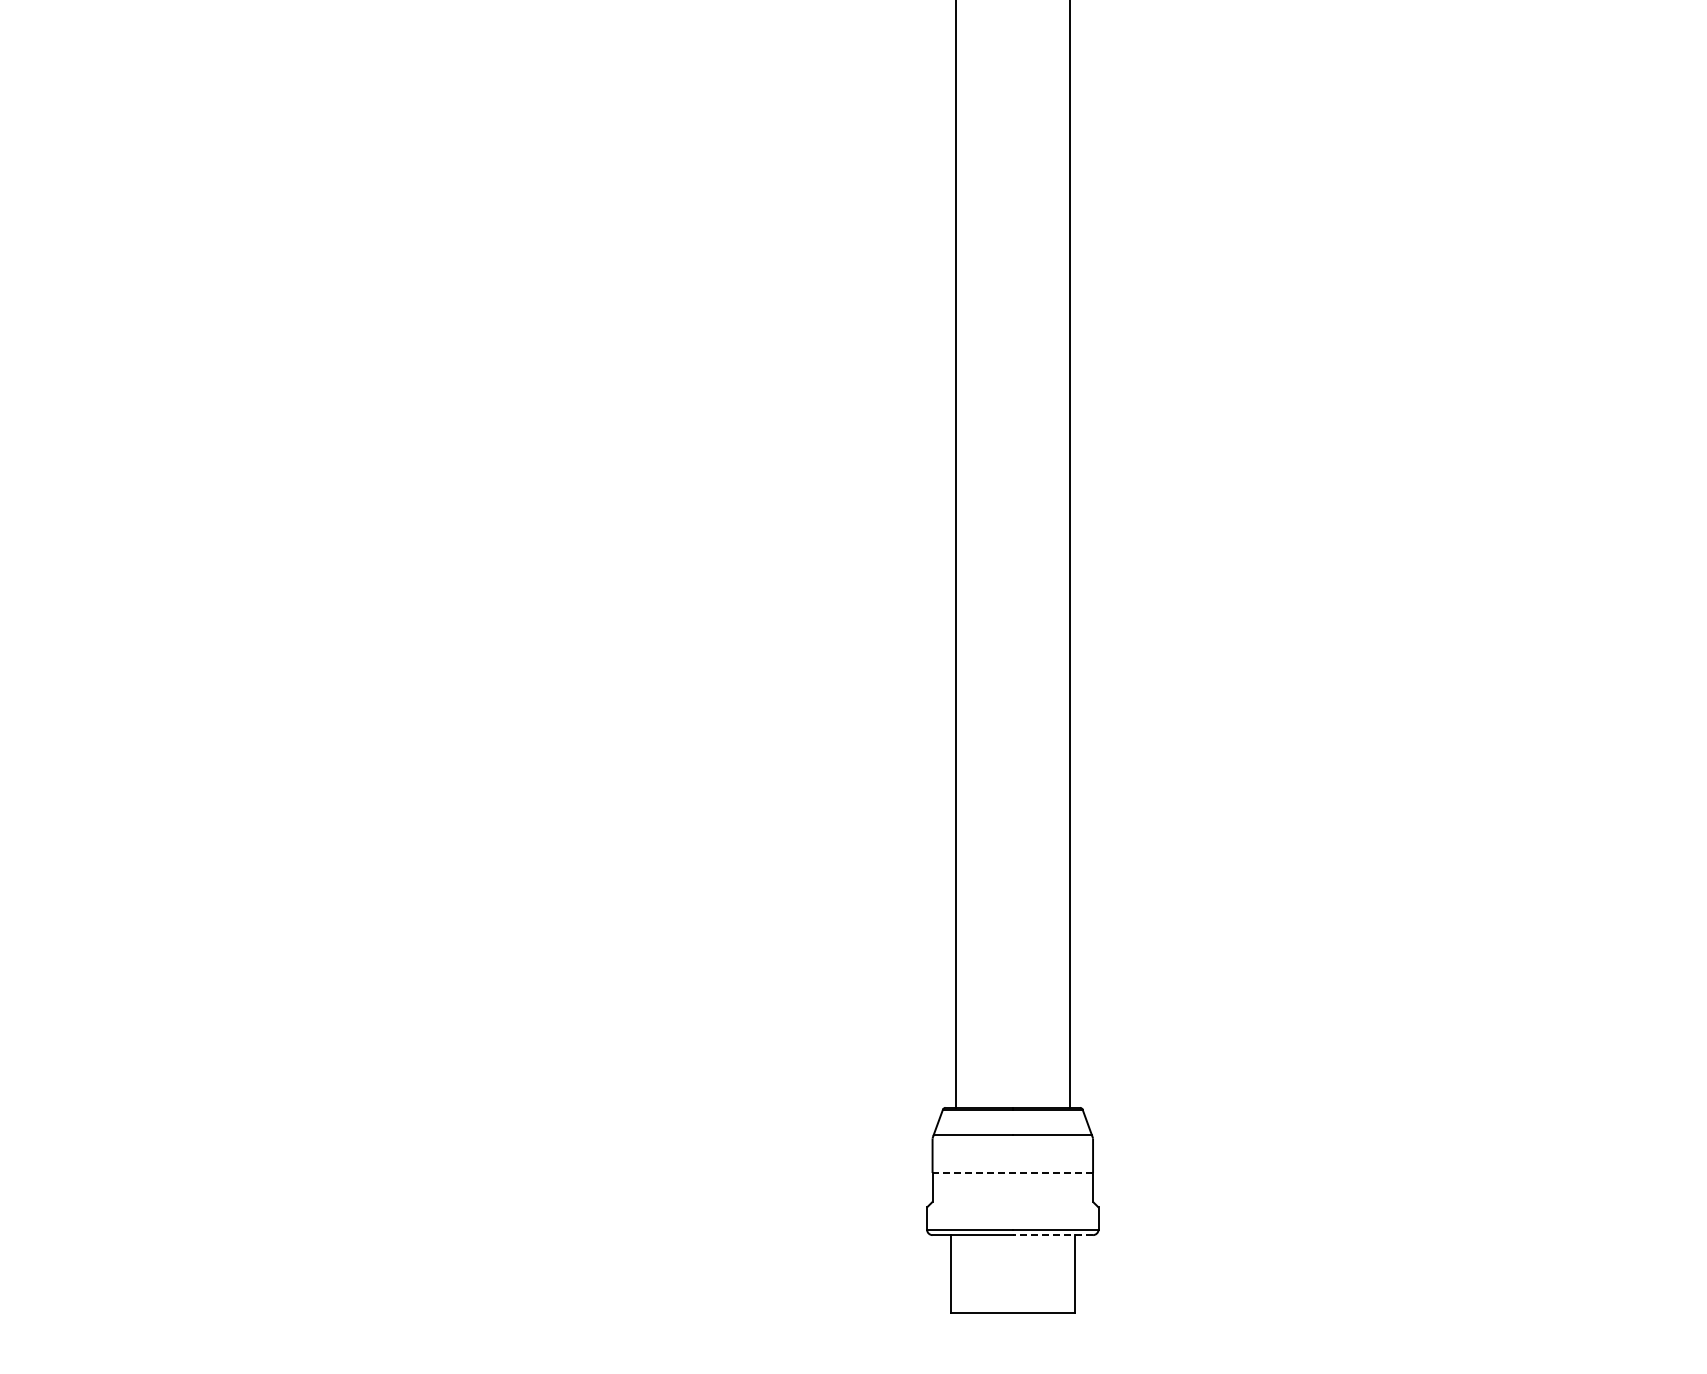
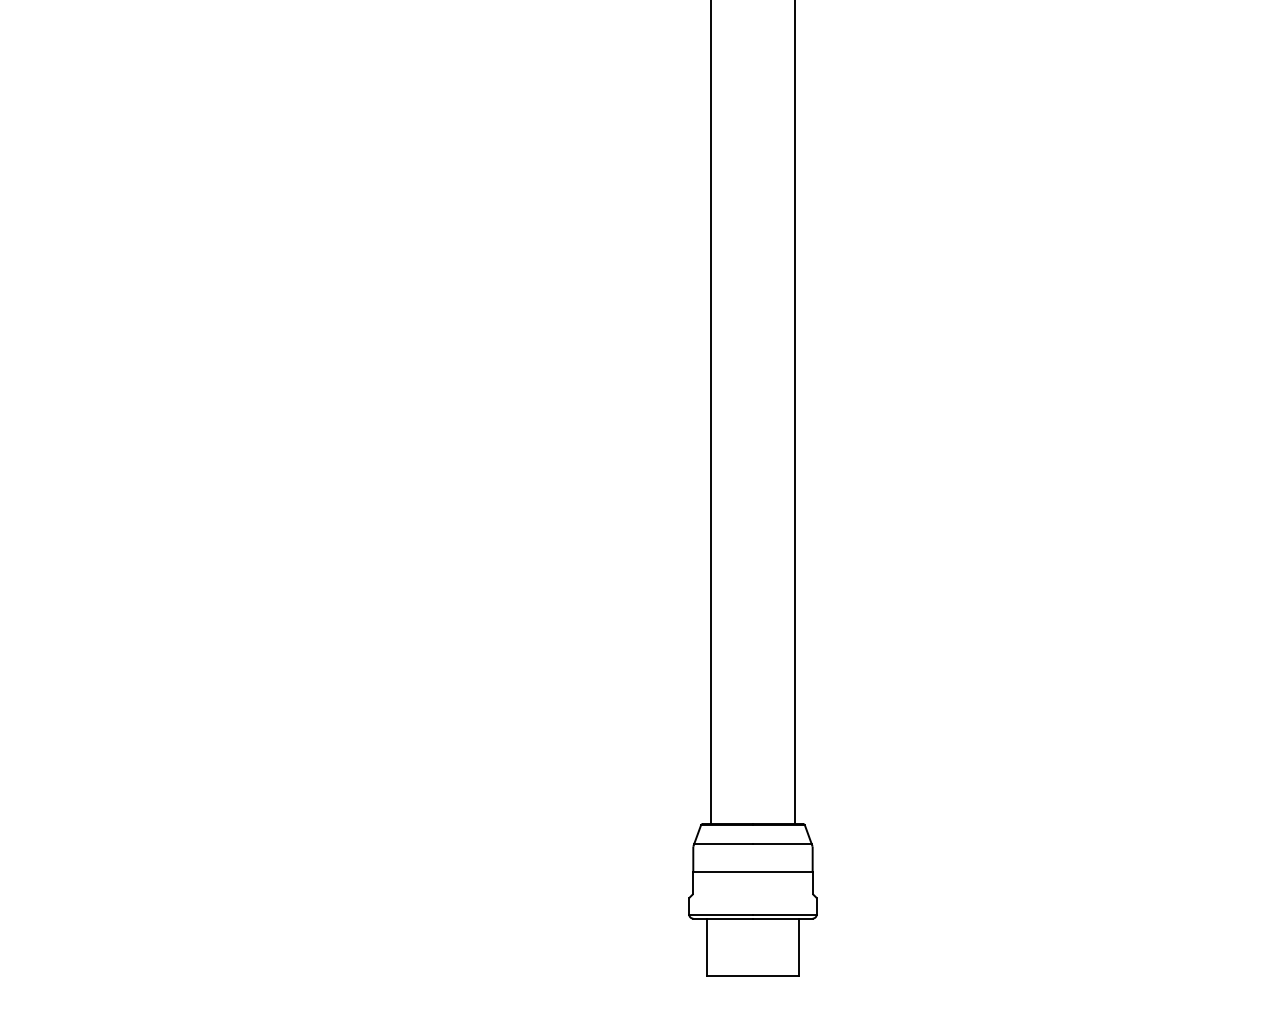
line: (1012, 1172) -> (752, 872), dashed -> solid
line: (1052, 1235) -> (782, 918), dashed -> solid

